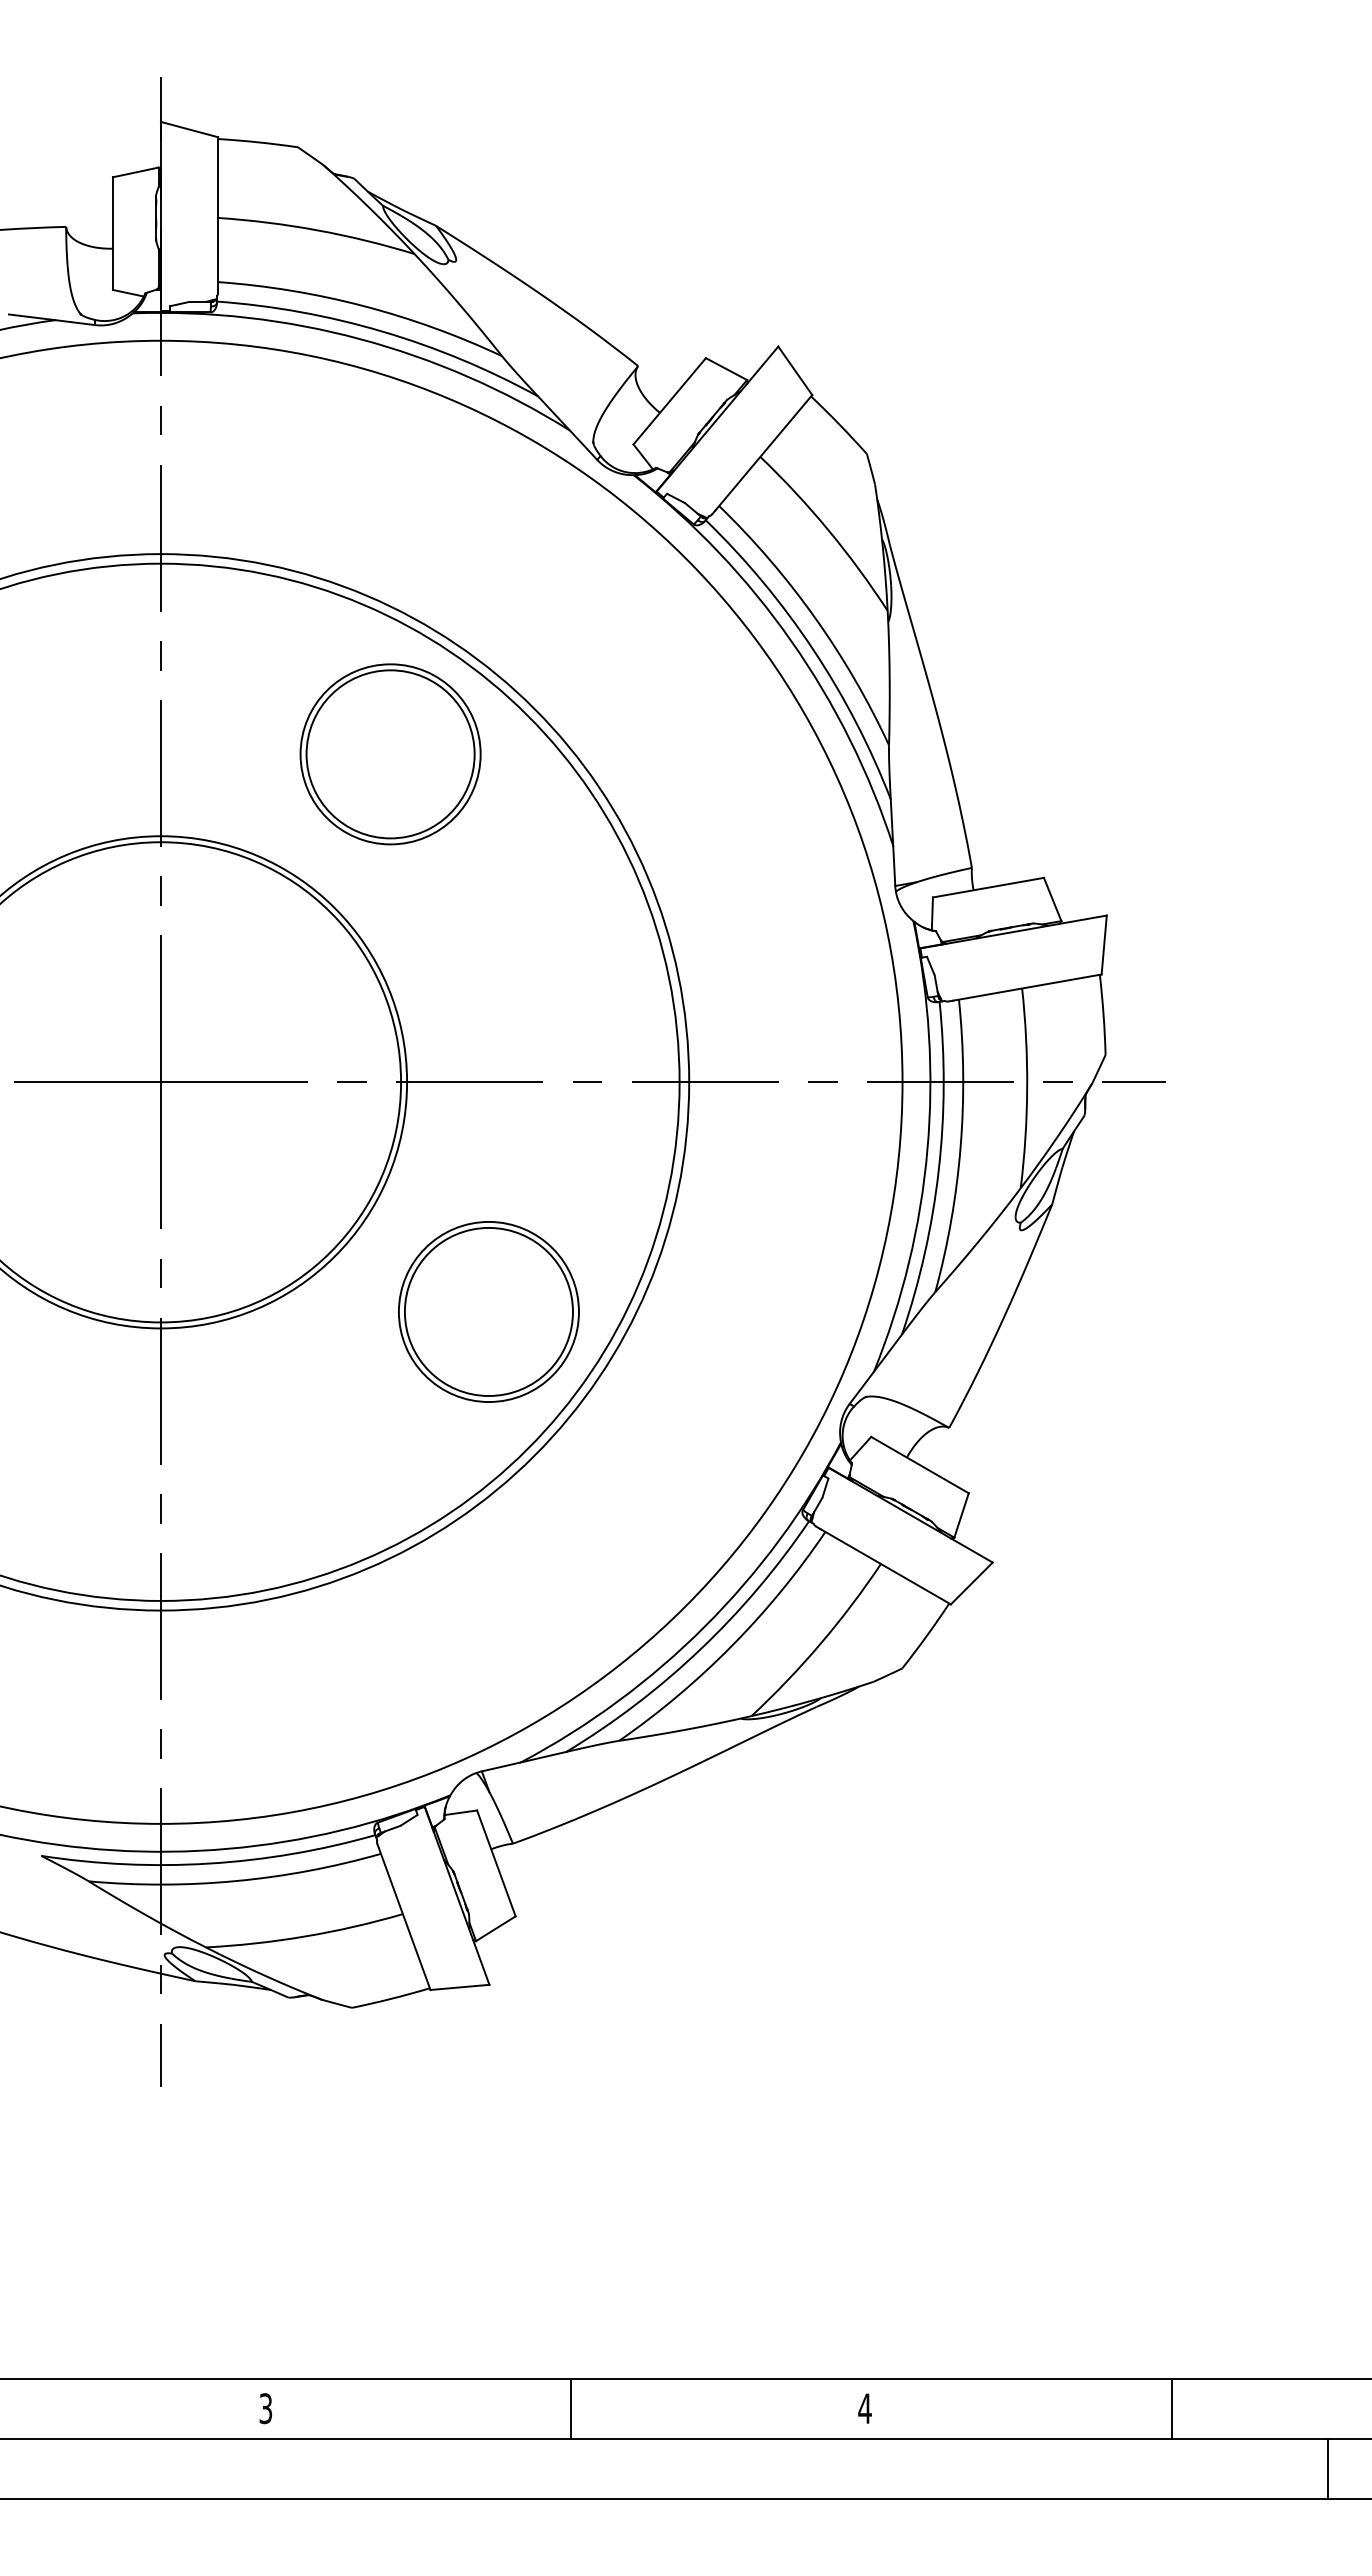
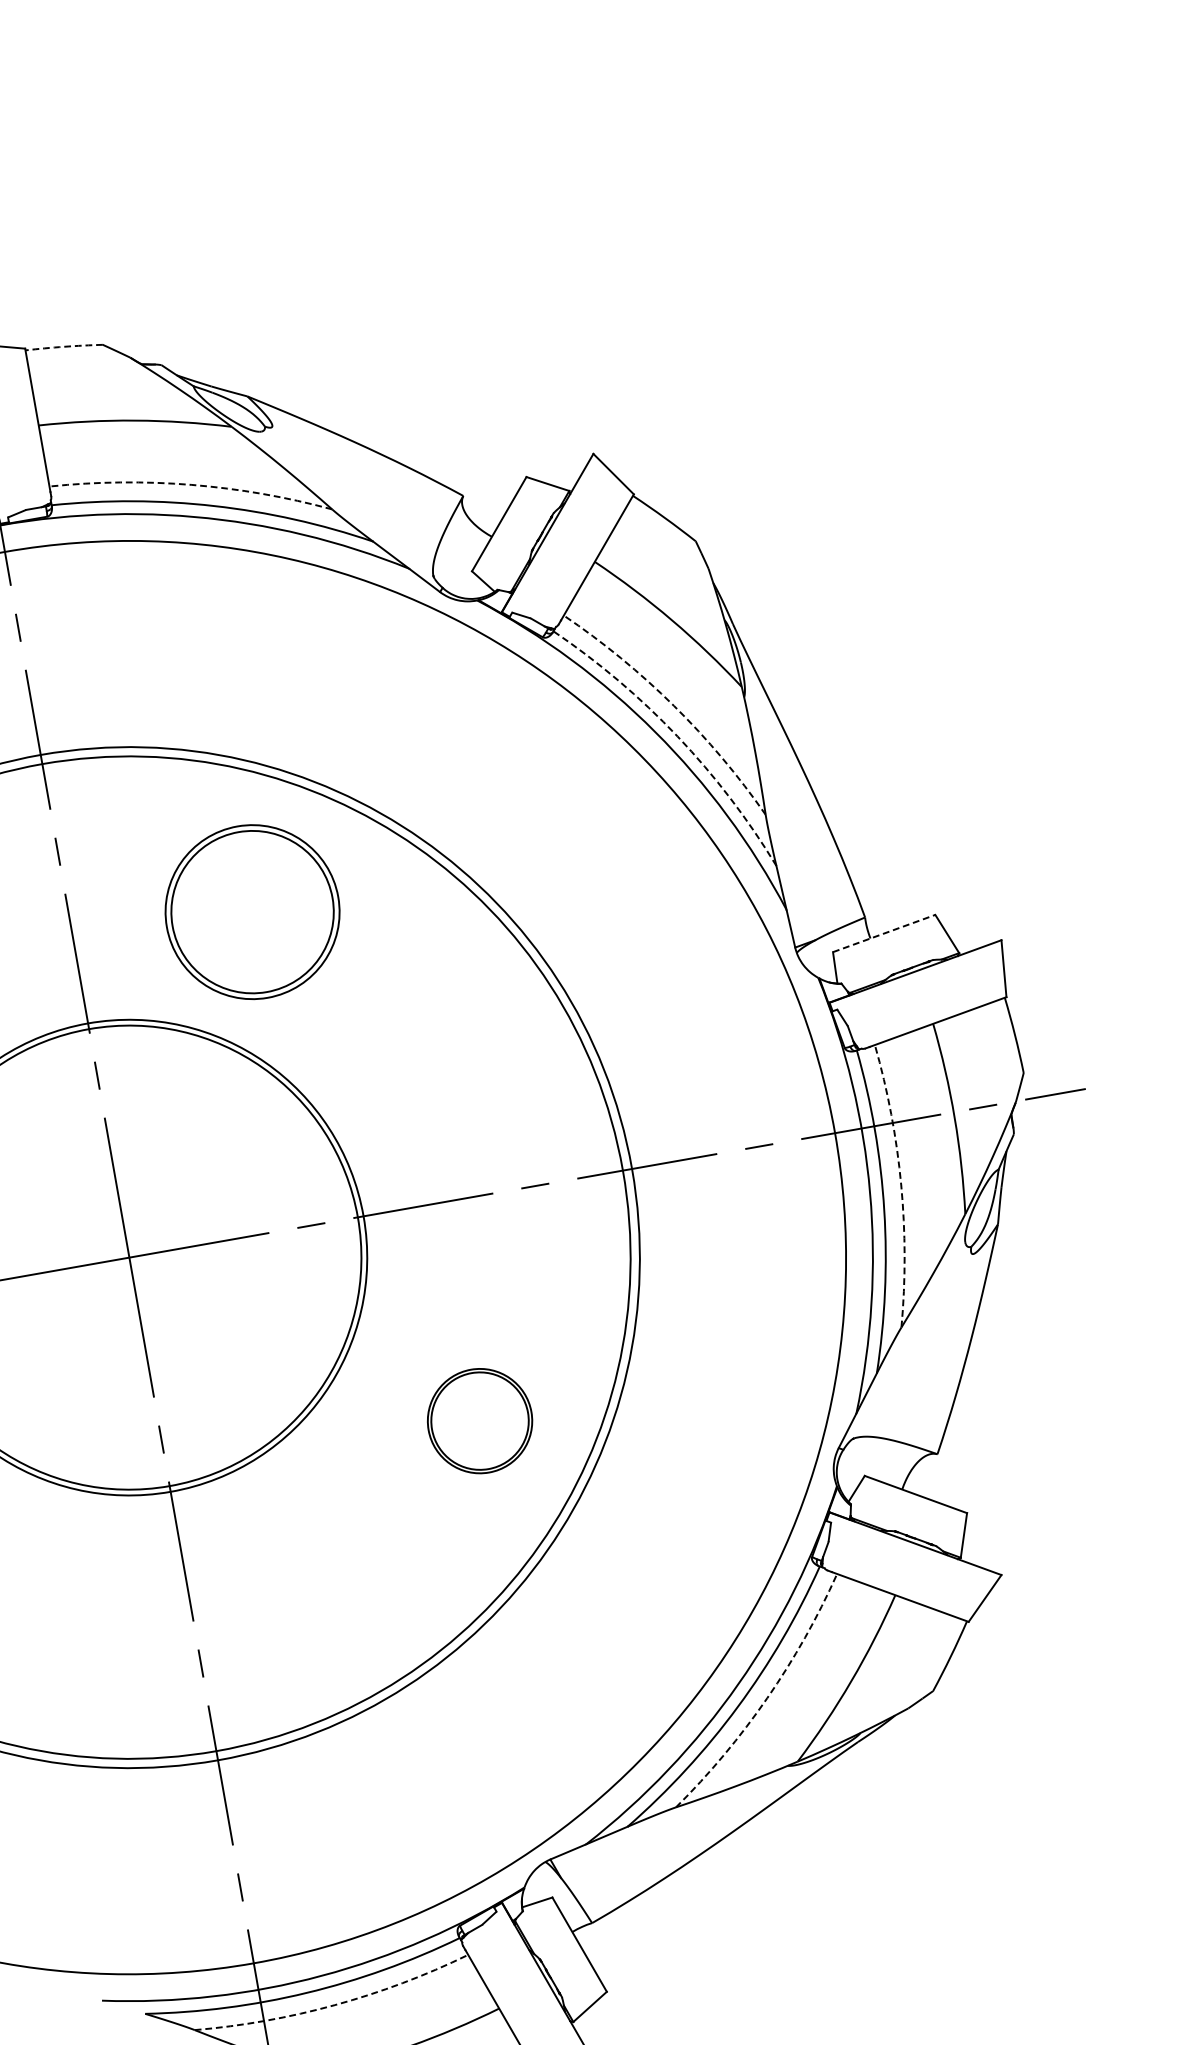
arc: (258, 142) -> (64, 346), solid -> dashed
arc: (363, 306) -> (191, 485), solid -> dashed
arc: (815, 617) -> (674, 705), solid -> dashed
arc: (813, 649) -> (677, 736), solid -> dashed
part: (390, 754) -> (252, 912), moved
line: (988, 887) -> (884, 933), solid -> dashed
arc: (960, 1147) -> (901, 1185), solid -> dashed
part: (488, 1311) -> (479, 1420), size x0.6
arc: (731, 1645) -> (766, 1697), solid -> dashed
arc: (236, 1881) -> (335, 2005), solid -> dashed

